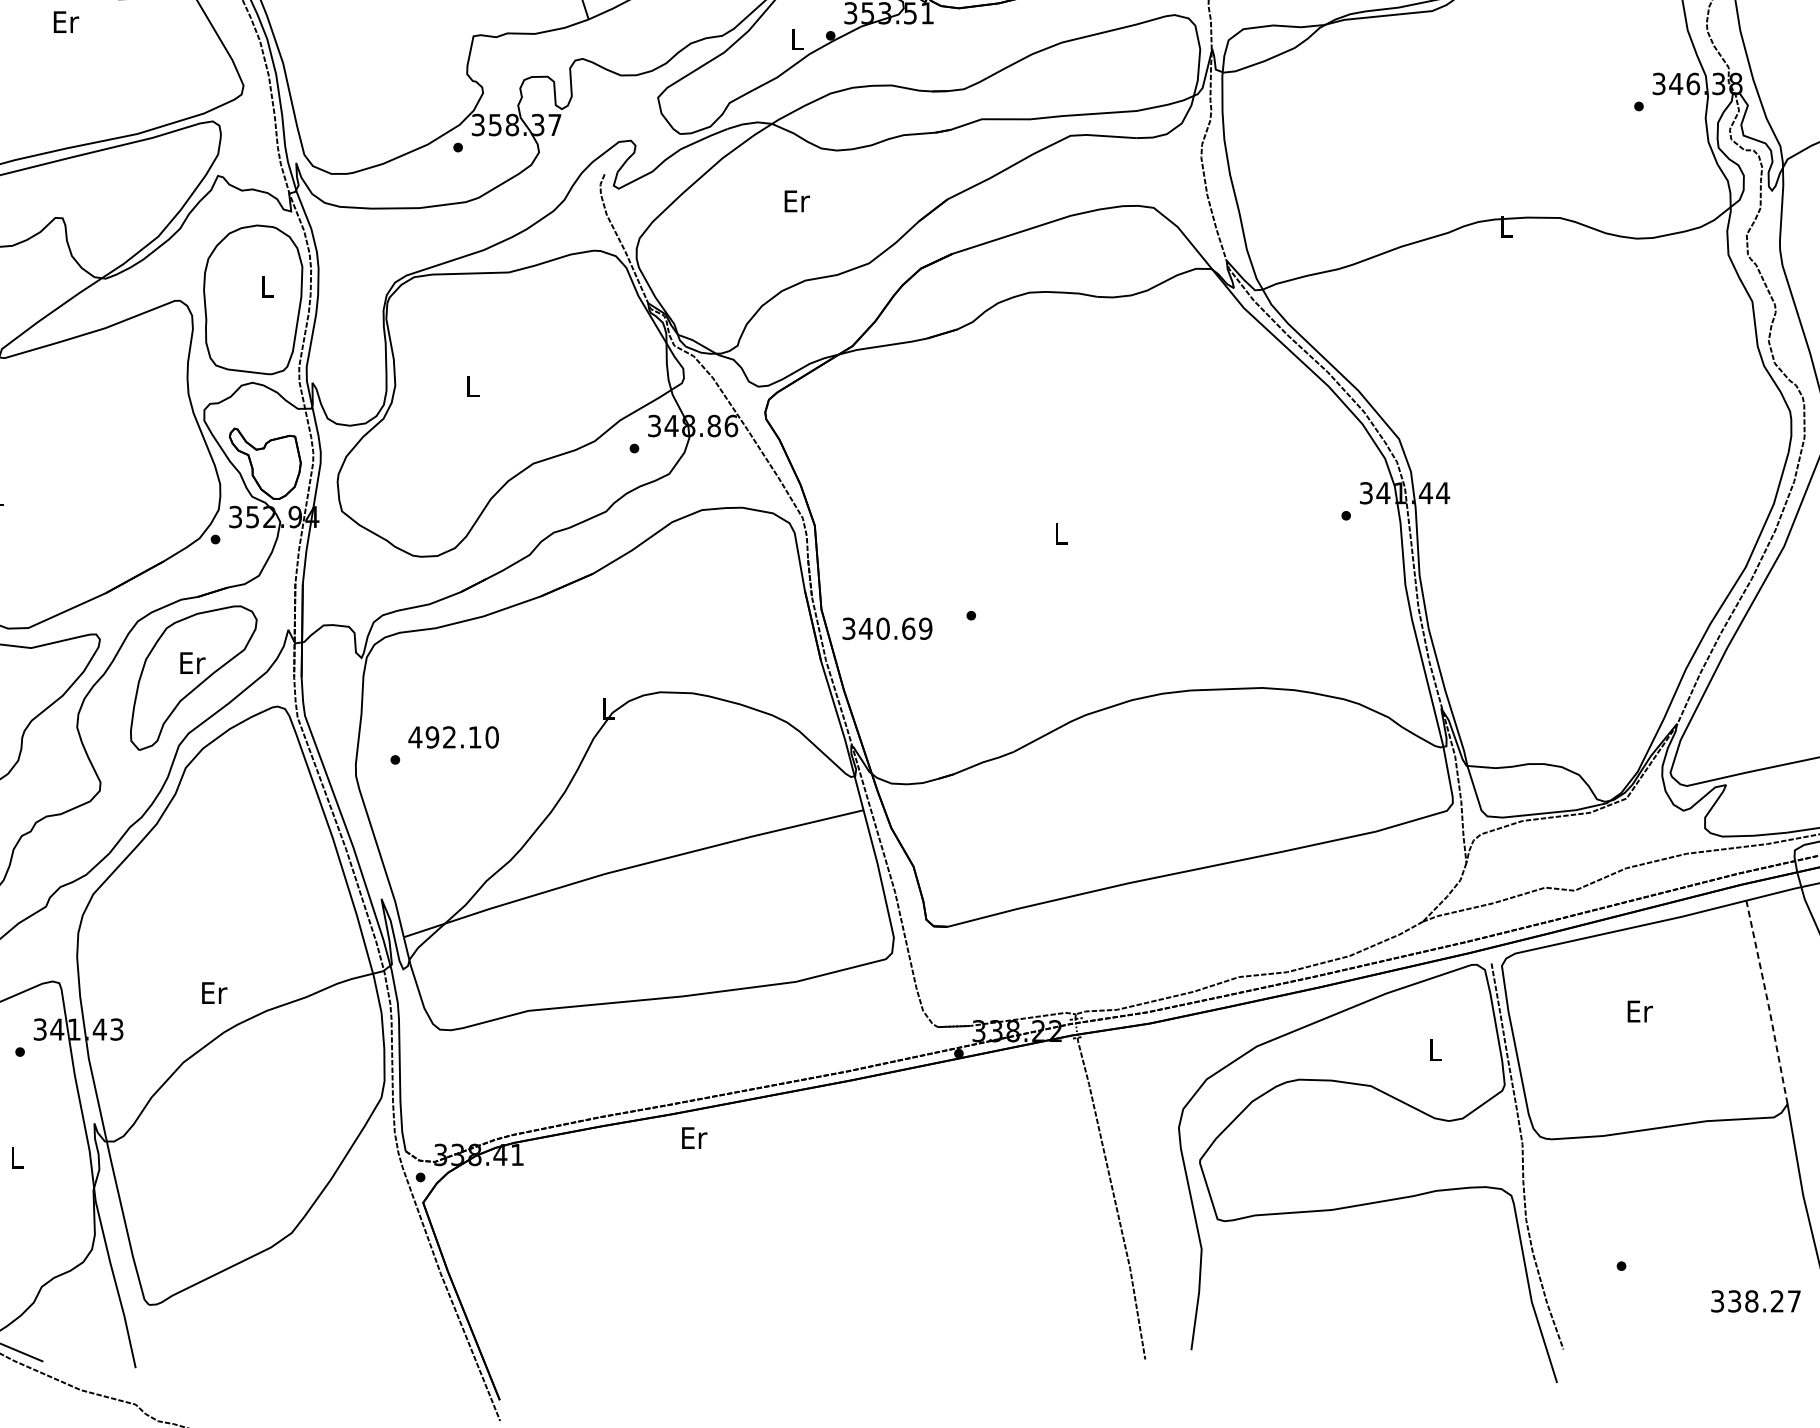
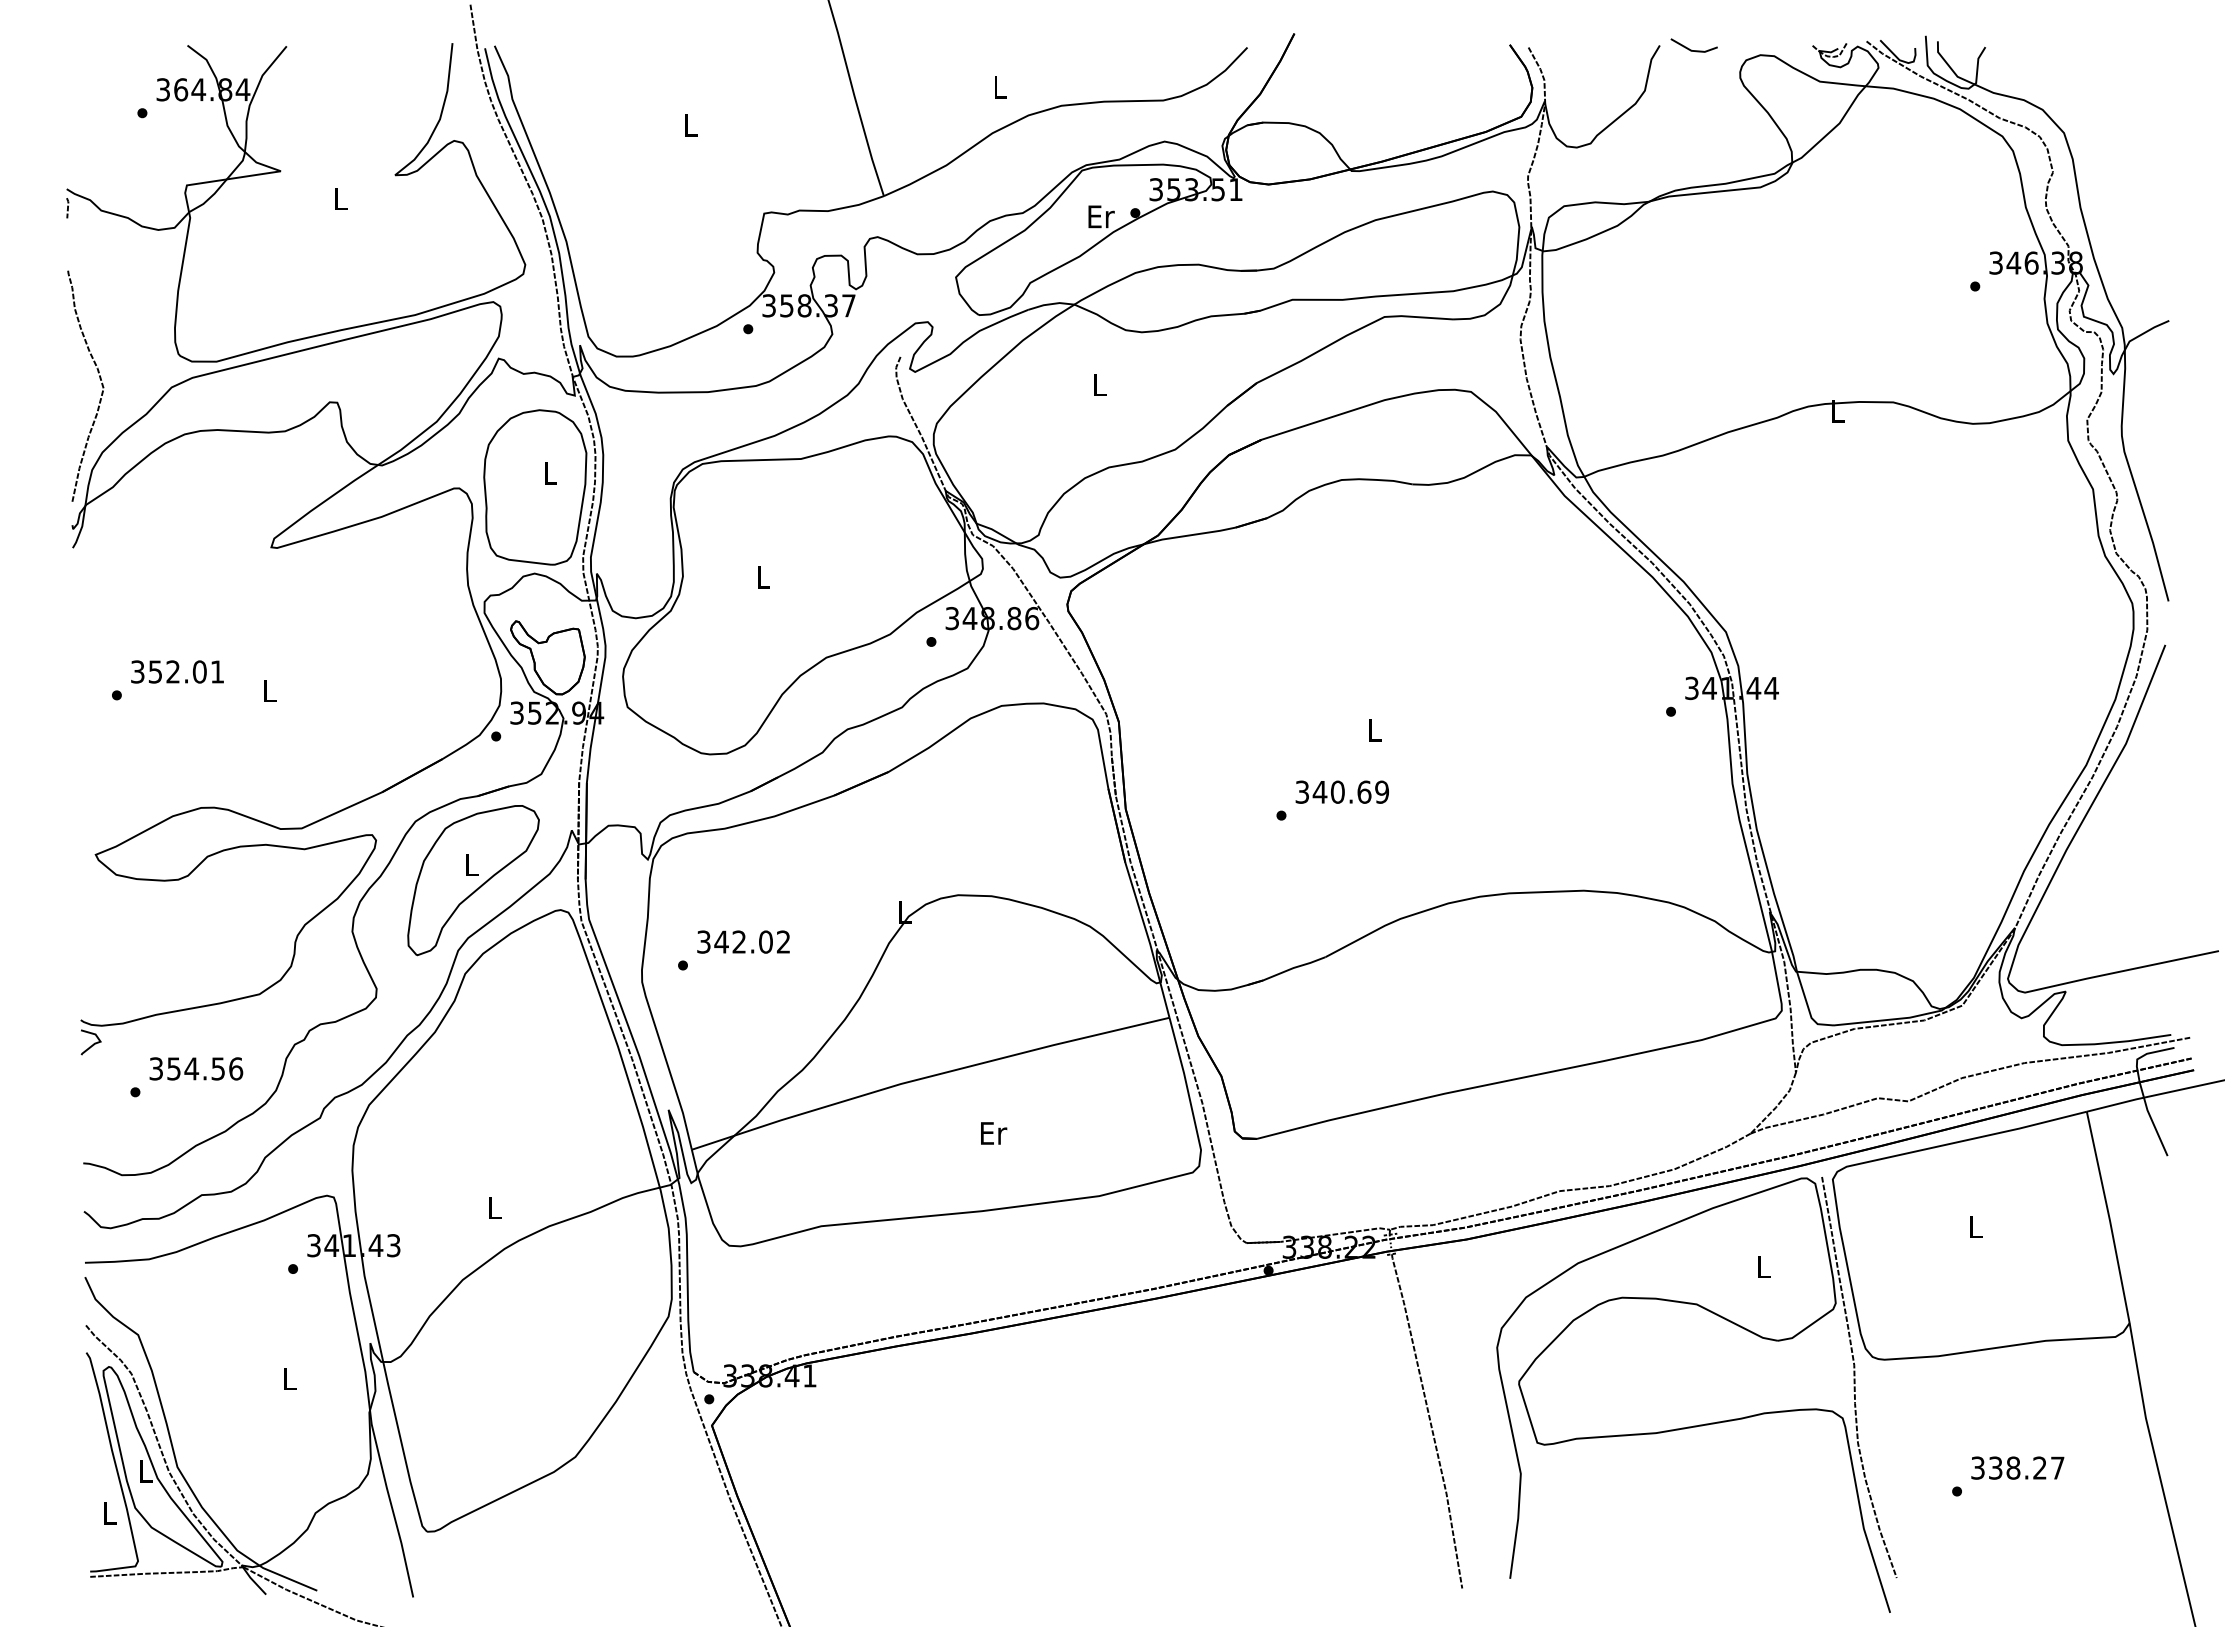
text: (66, 21) -> (341, 198), Er -> L
text: (798, 39) -> (1101, 216), L -> Er
text: (797, 200) -> (1100, 384), Er -> L
text: (886, 628) -> (1341, 791), moved
text: (192, 662) -> (472, 864), Er -> L
text: (453, 736) -> (743, 941), 492.10 -> 342.02
text: (214, 992) -> (495, 1207), Er -> L
line: (1768, 1002) -> (2109, 1217), dashed -> solid
text: (1640, 1011) -> (1976, 1226), Er -> L
text: (695, 1138) -> (994, 1133), moved
text: (1755, 1300) -> (2017, 1467), moved

